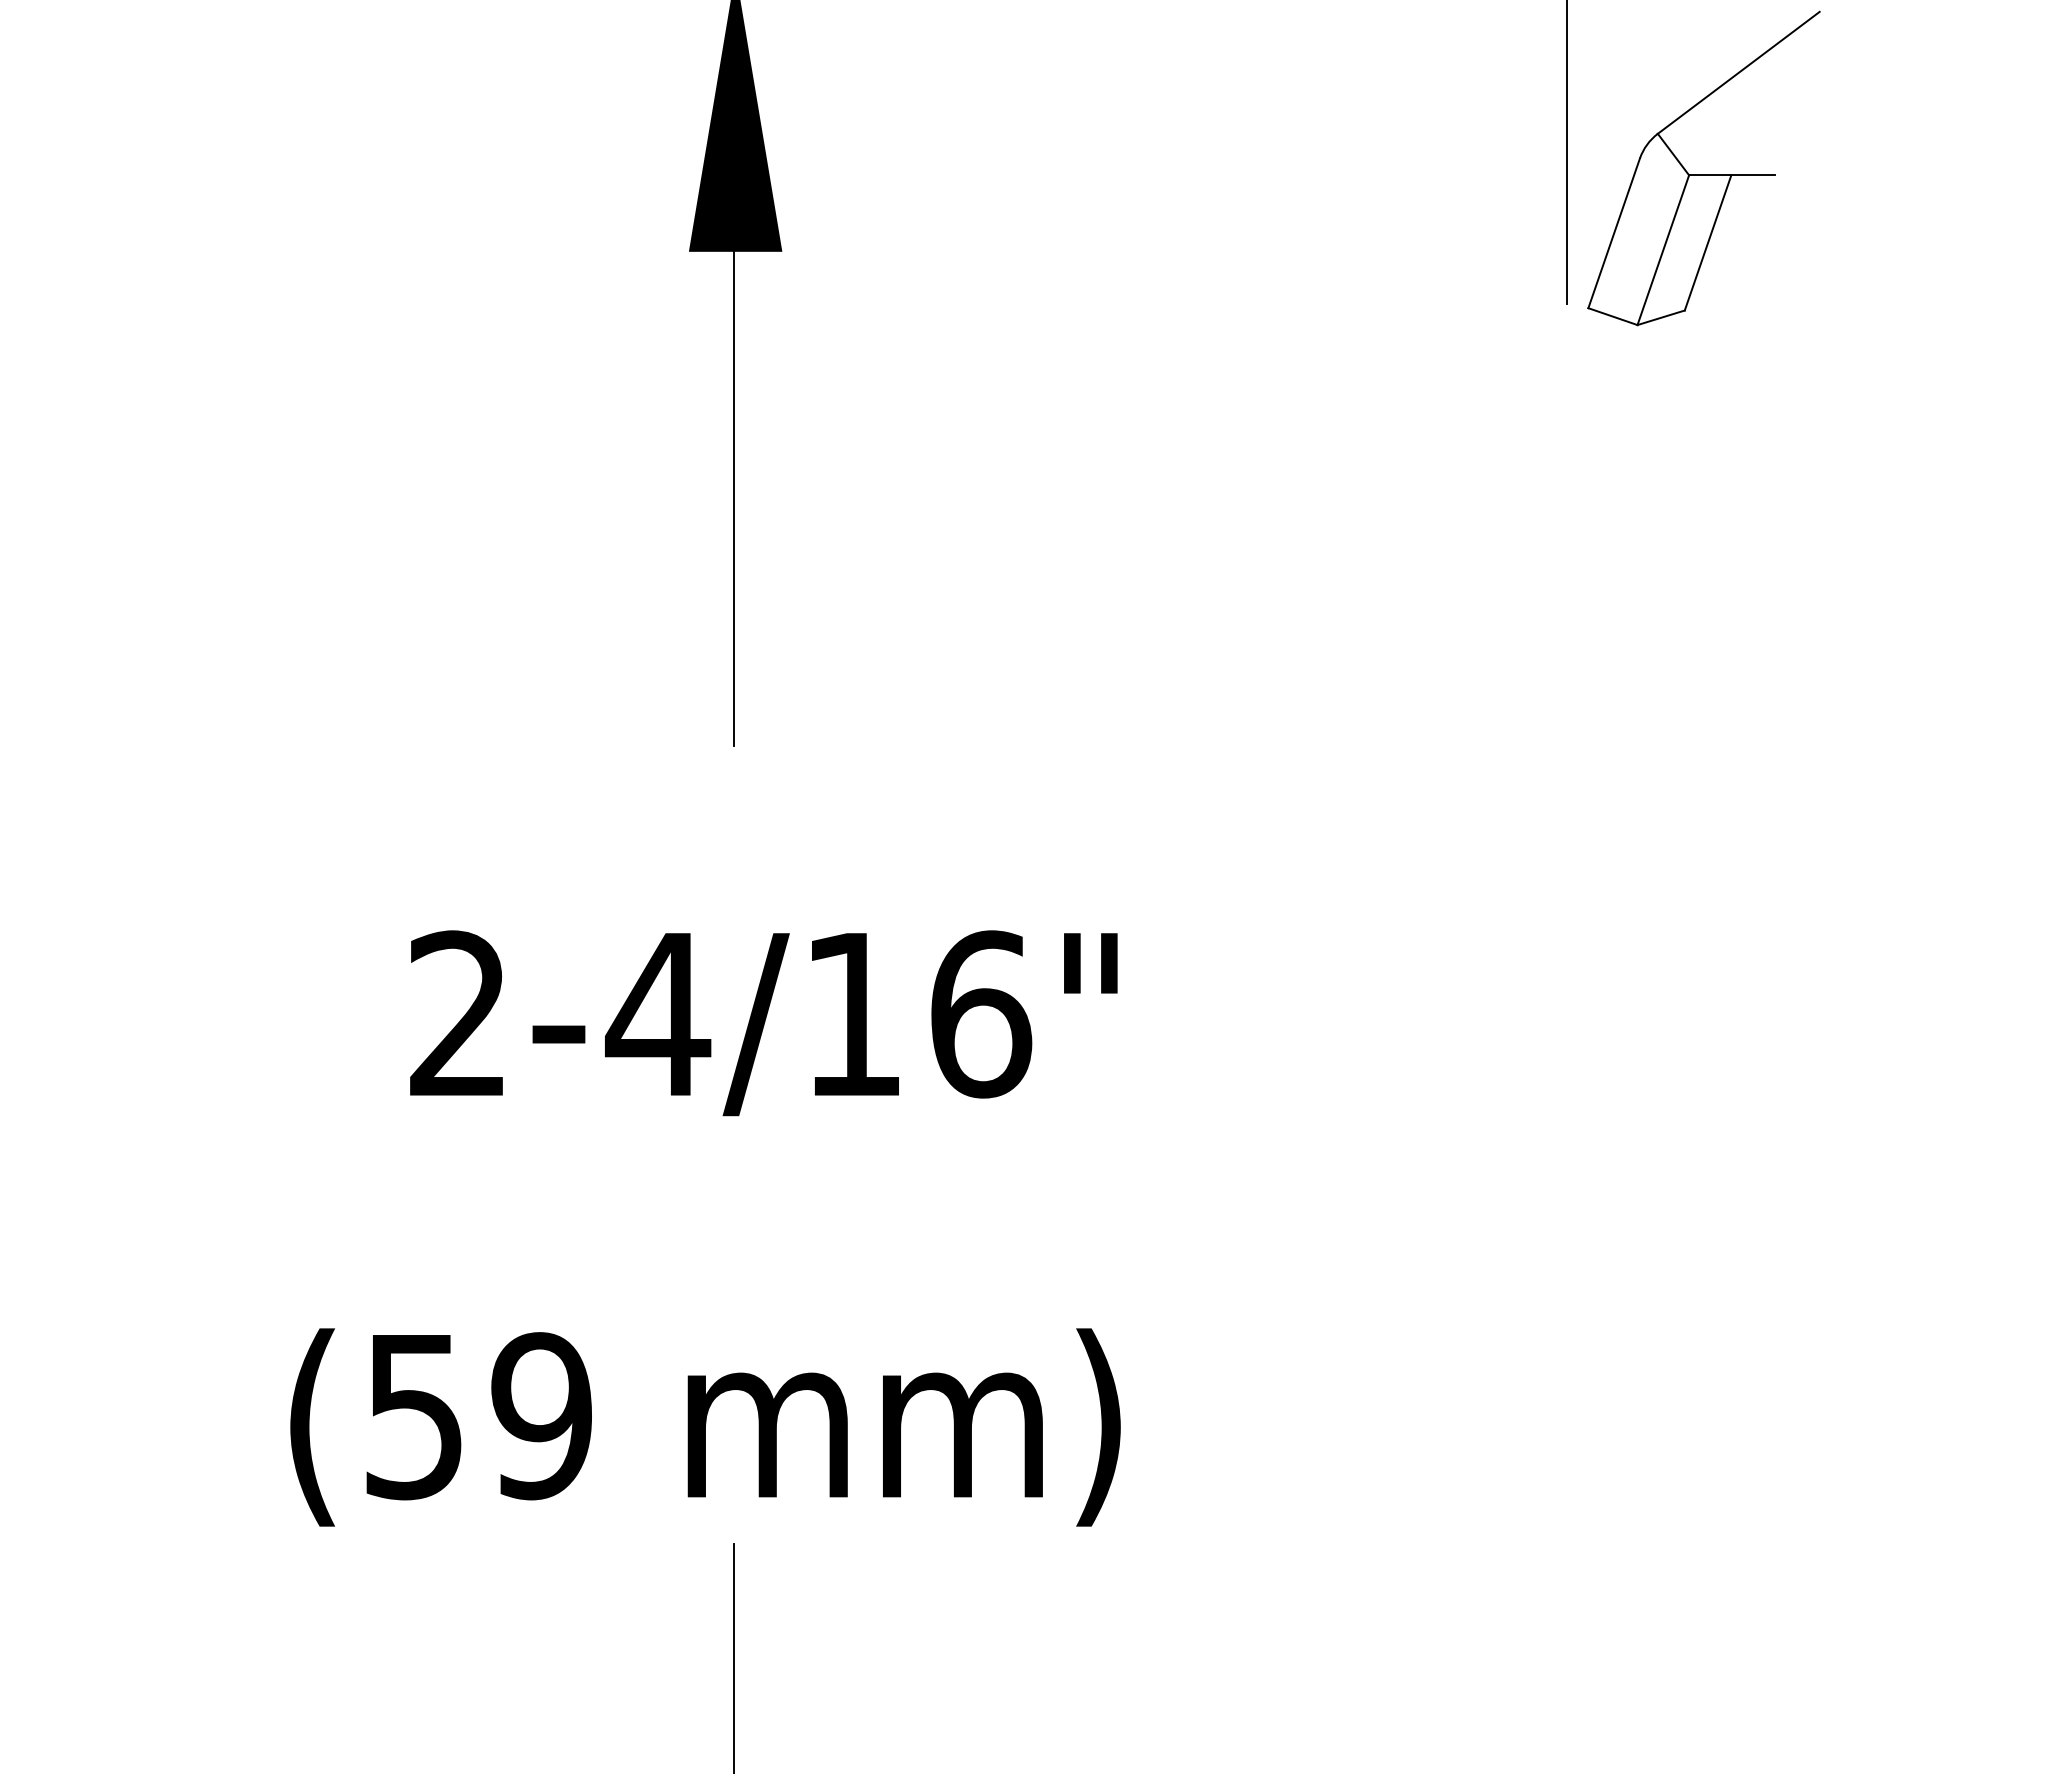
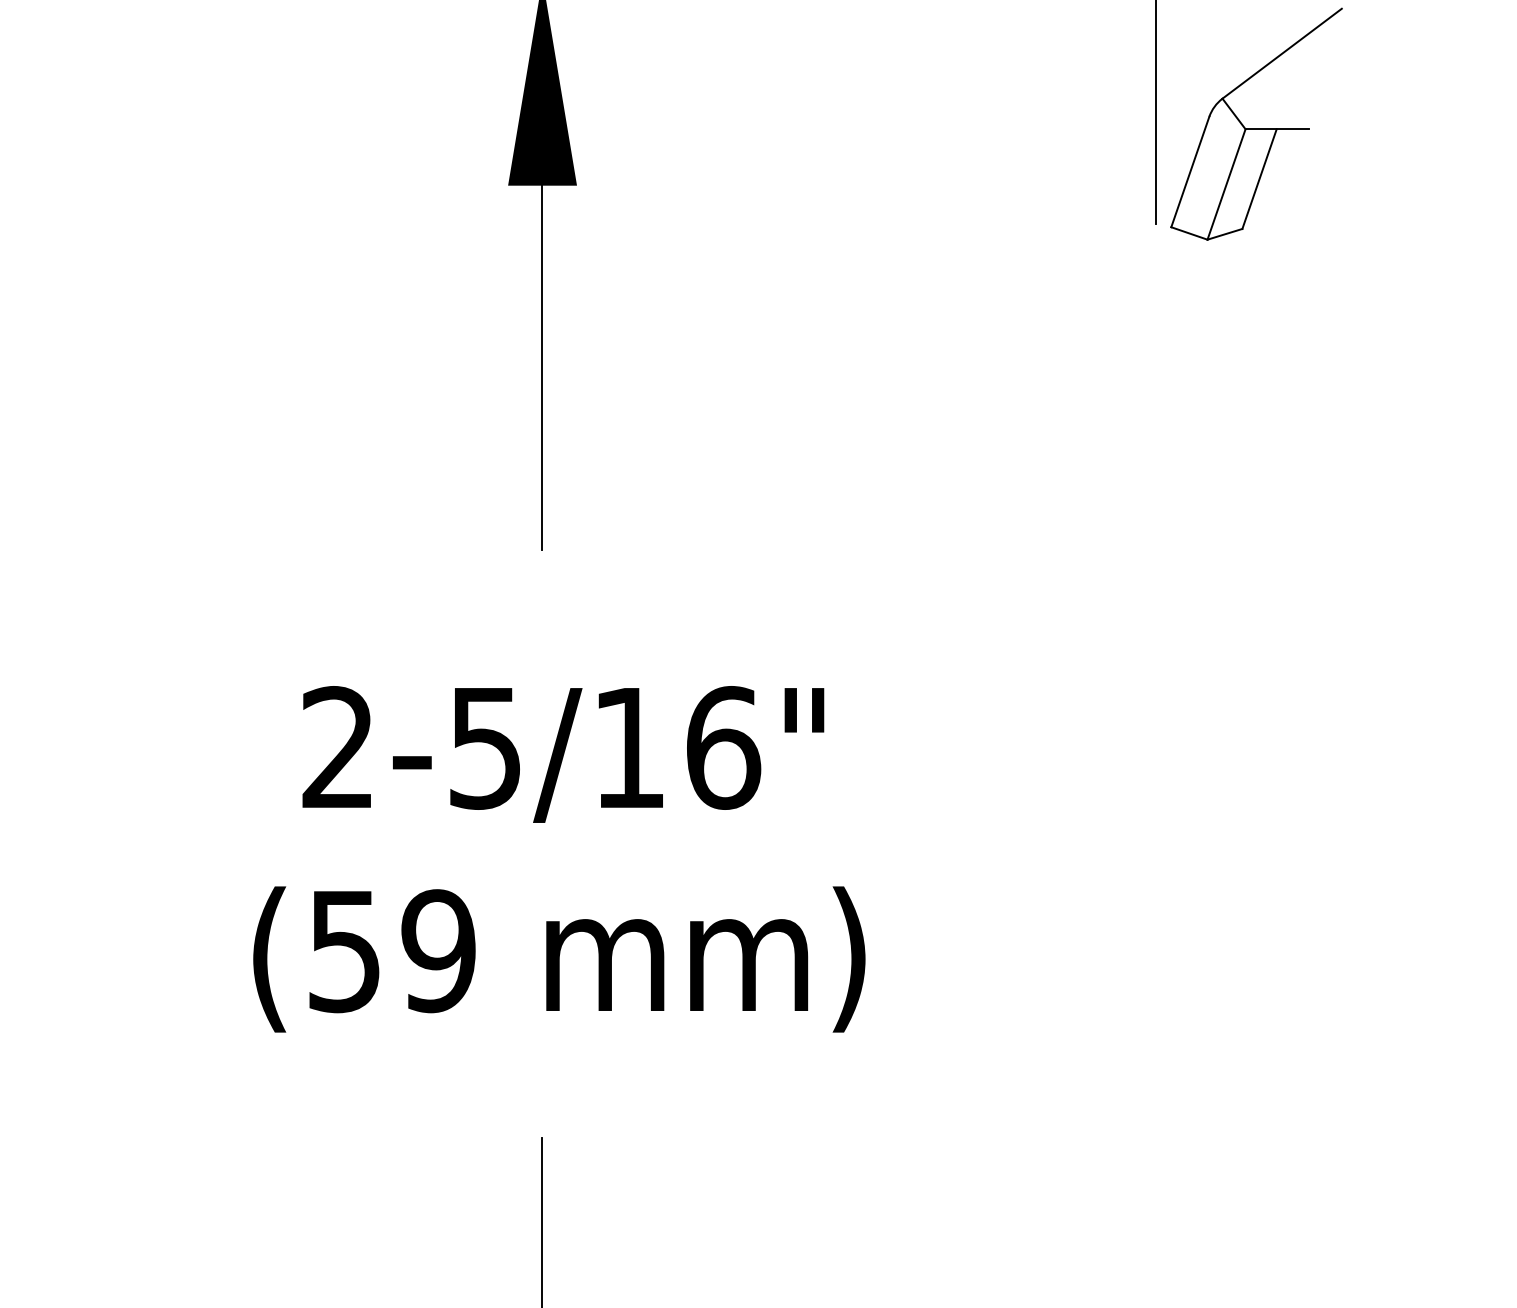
text: (658, 1015) -> (485, 748), 2-4/16" -> 2-5/16"
text: (705, 1427) -> (559, 959), moved

